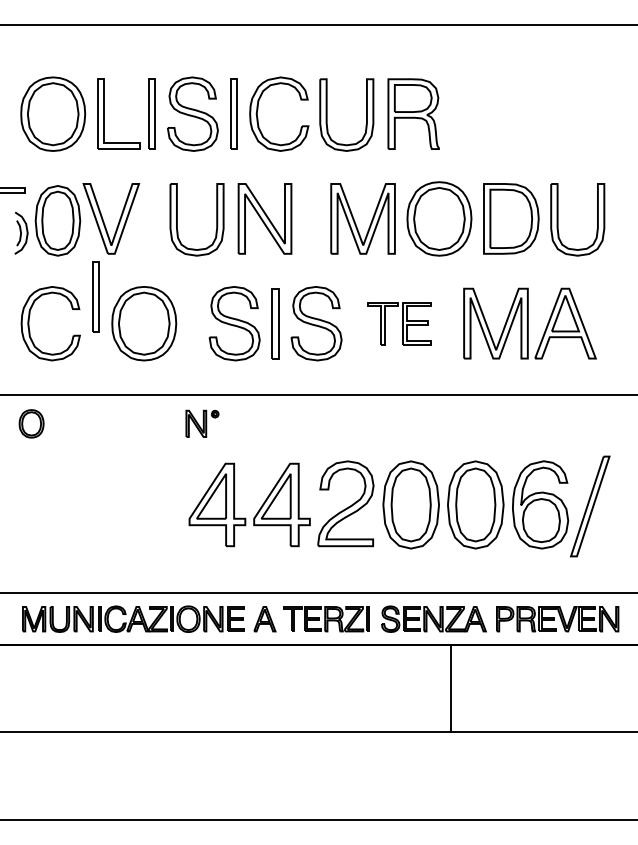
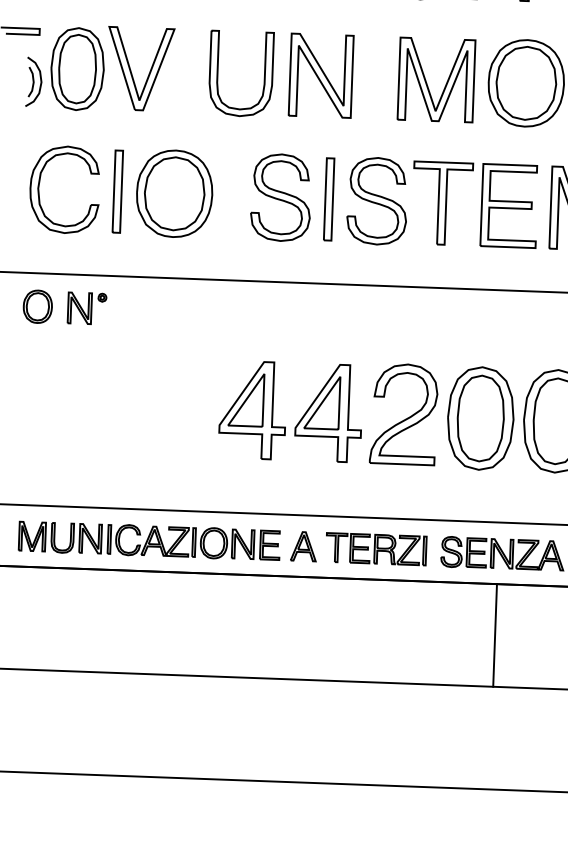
part: (95, 296) -> (117, 191), moved
part: (399, 323) -> (474, 204), size x1.67
part: (202, 423) -> (87, 308), moved
line: (451, 688) -> (495, 635), moved

